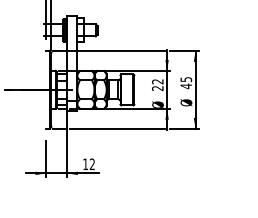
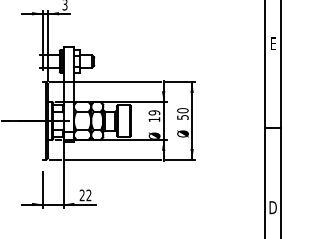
text: (185, 83) -> (182, 114), 45 -> 50
text: (157, 85) -> (154, 116), 22 -> 19
text: (84, 163) -> (81, 194), 12 -> 22

